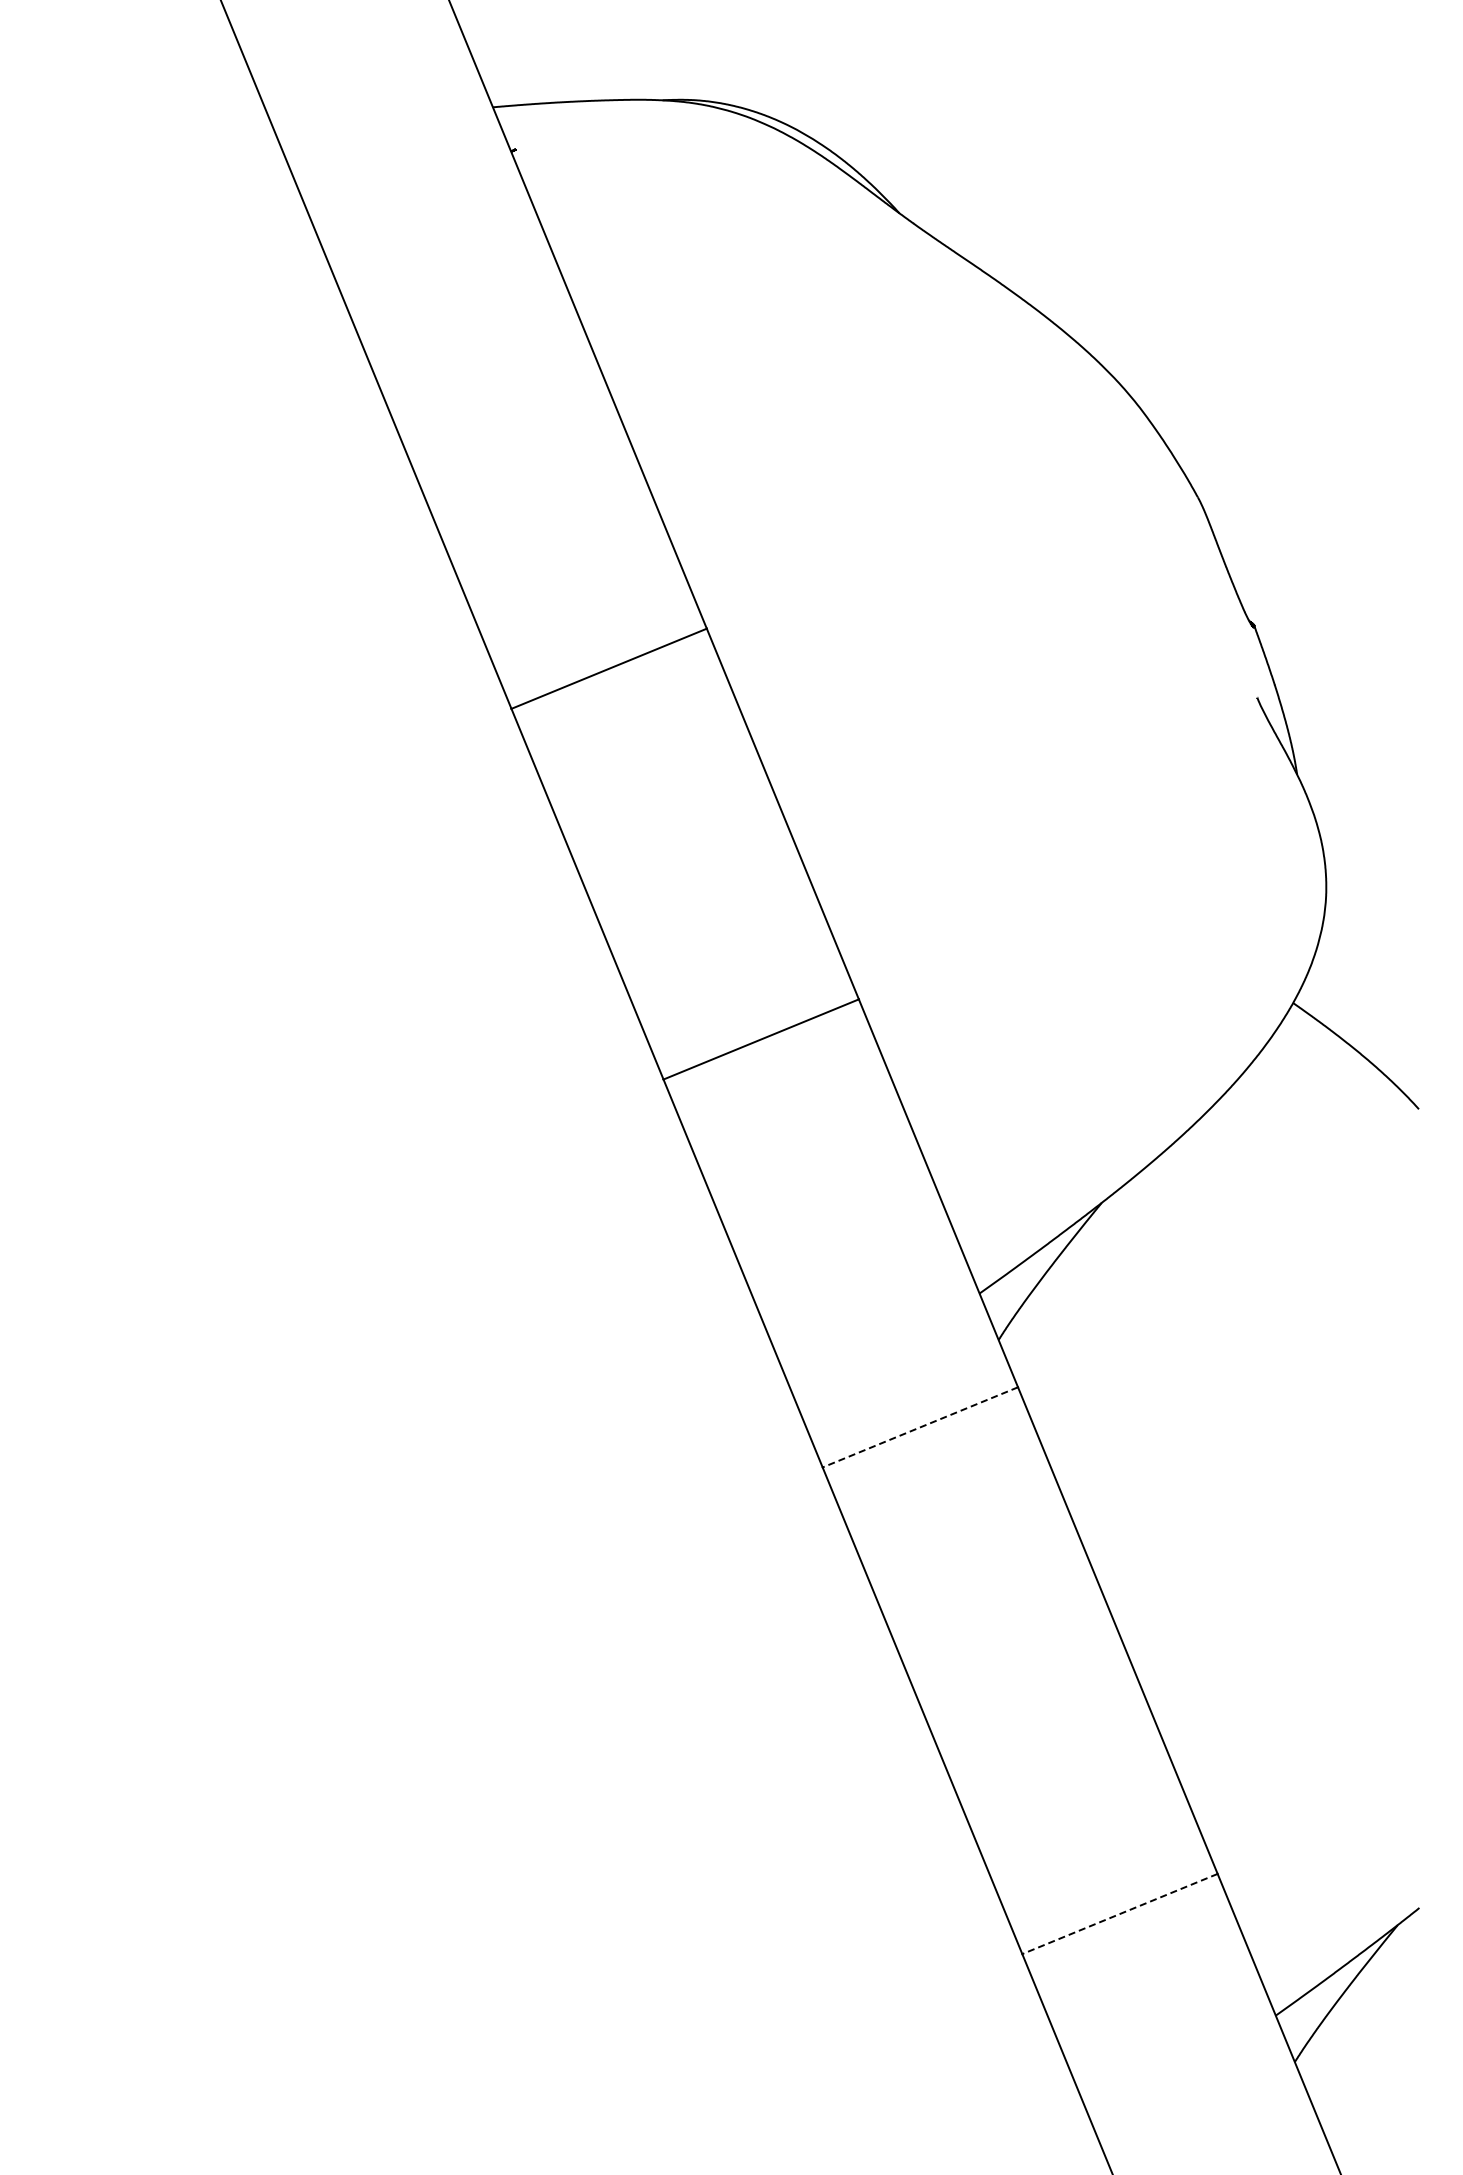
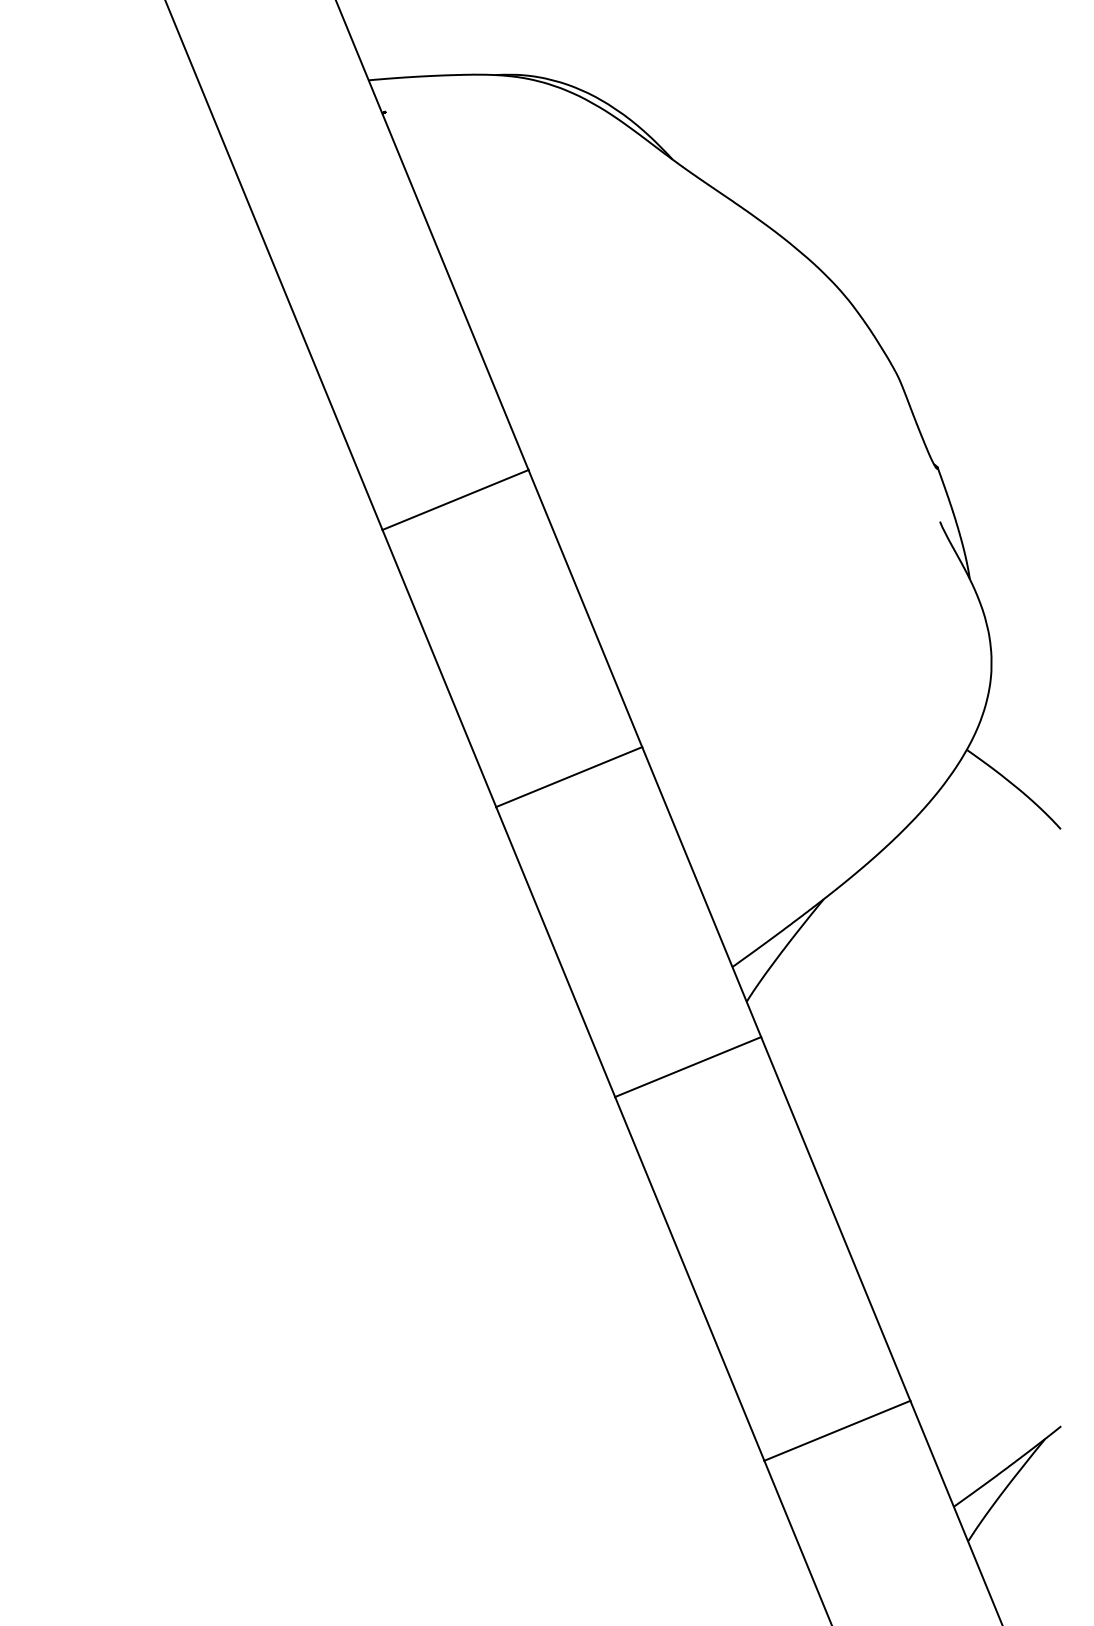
line: (920, 1427) -> (688, 1067), dashed -> solid
line: (1119, 1914) -> (837, 1431), dashed -> solid

